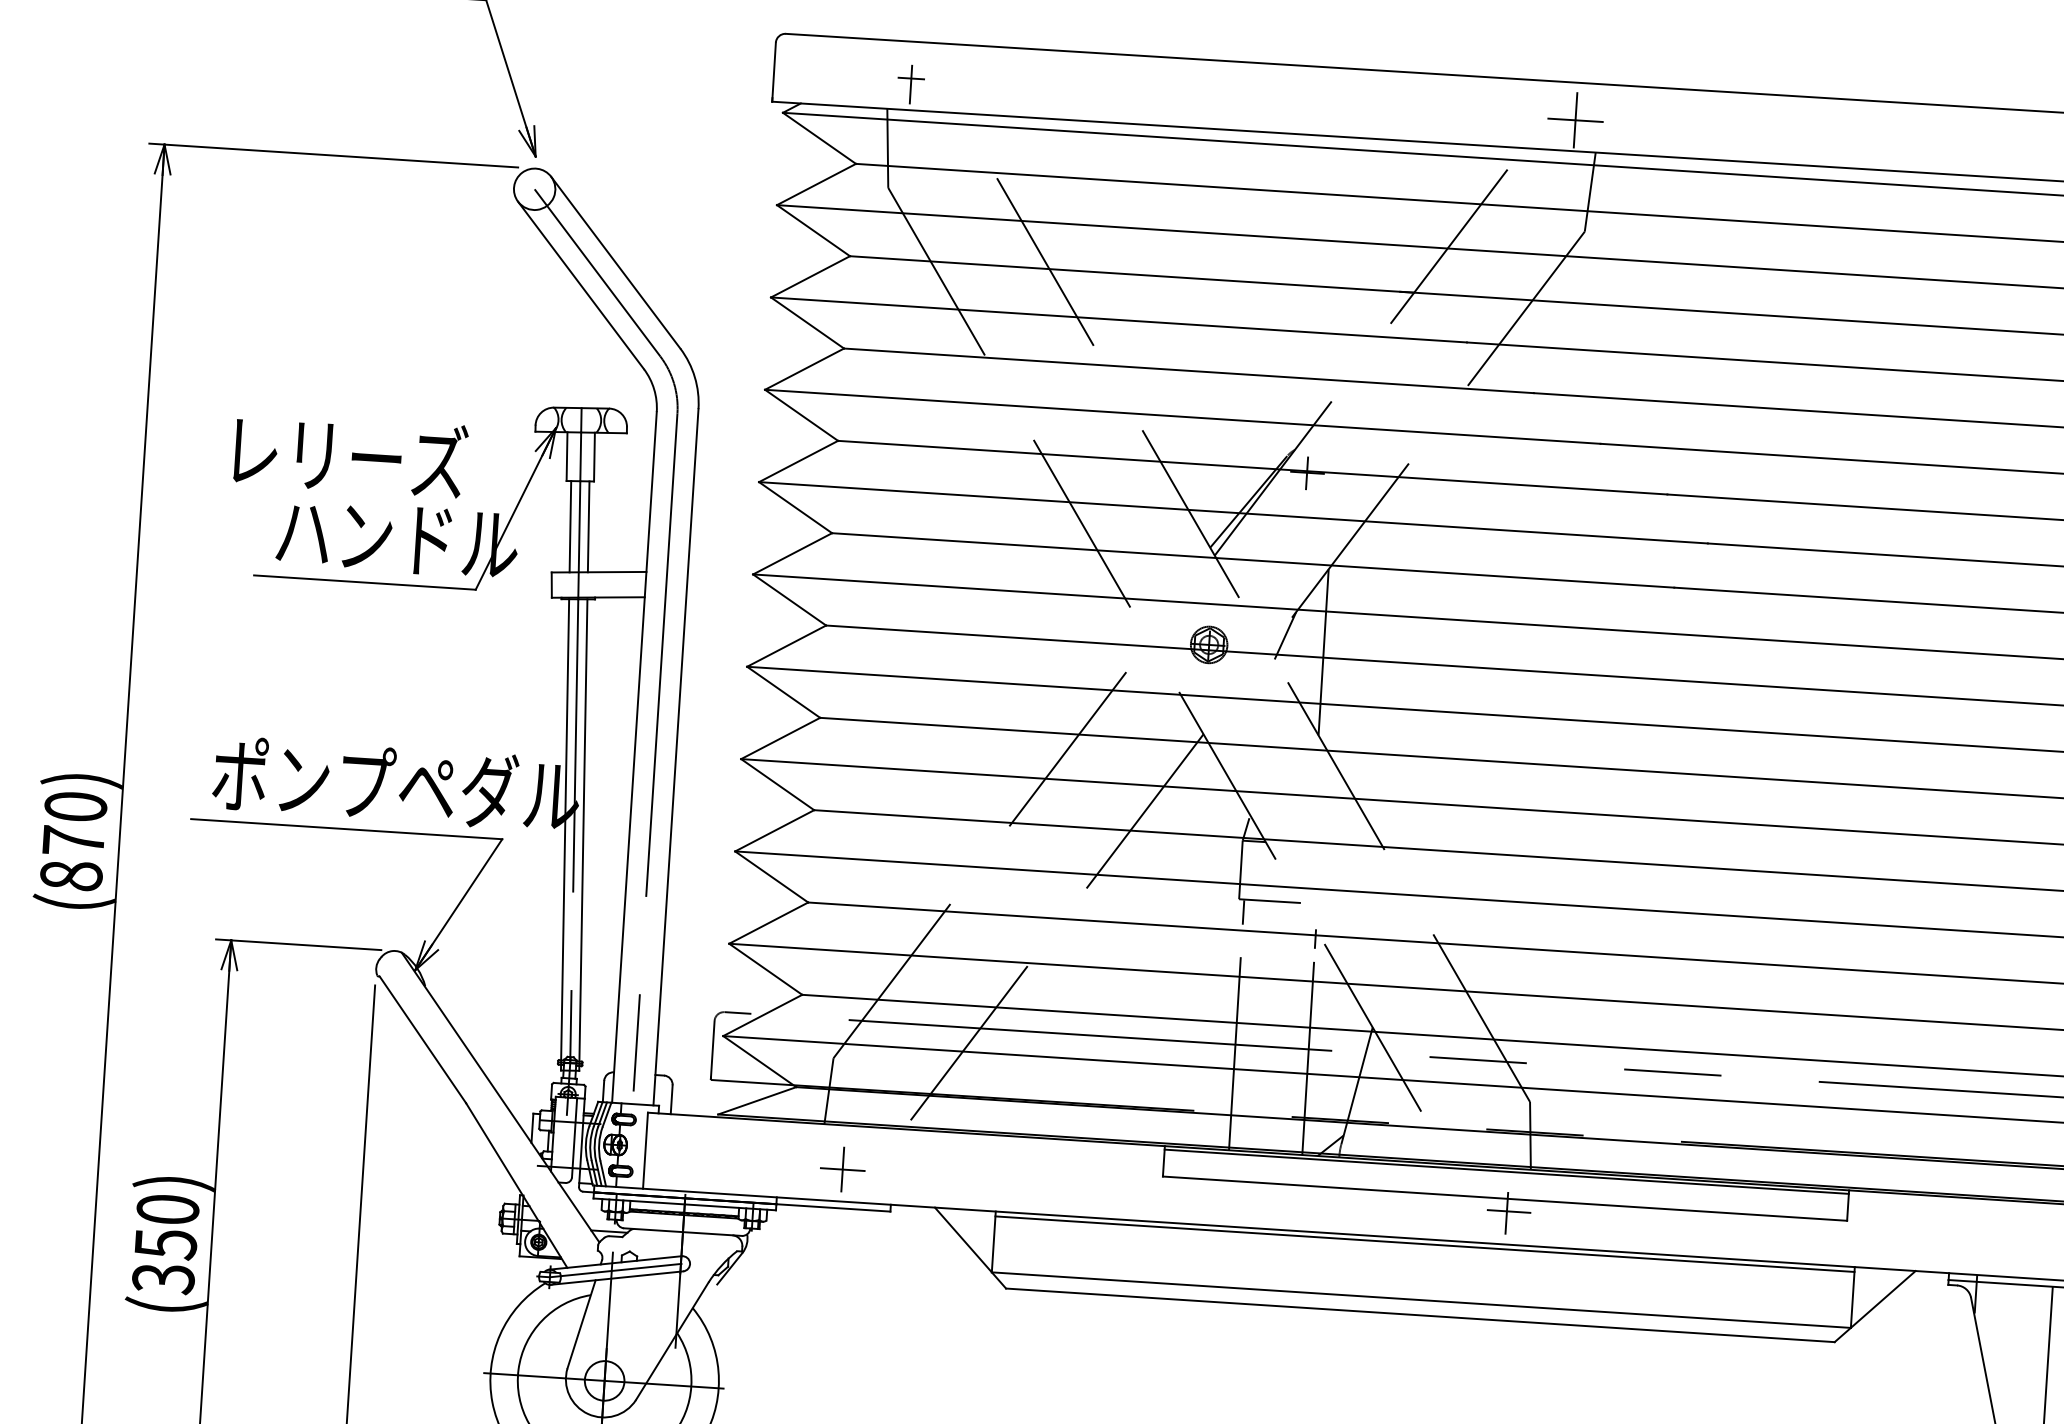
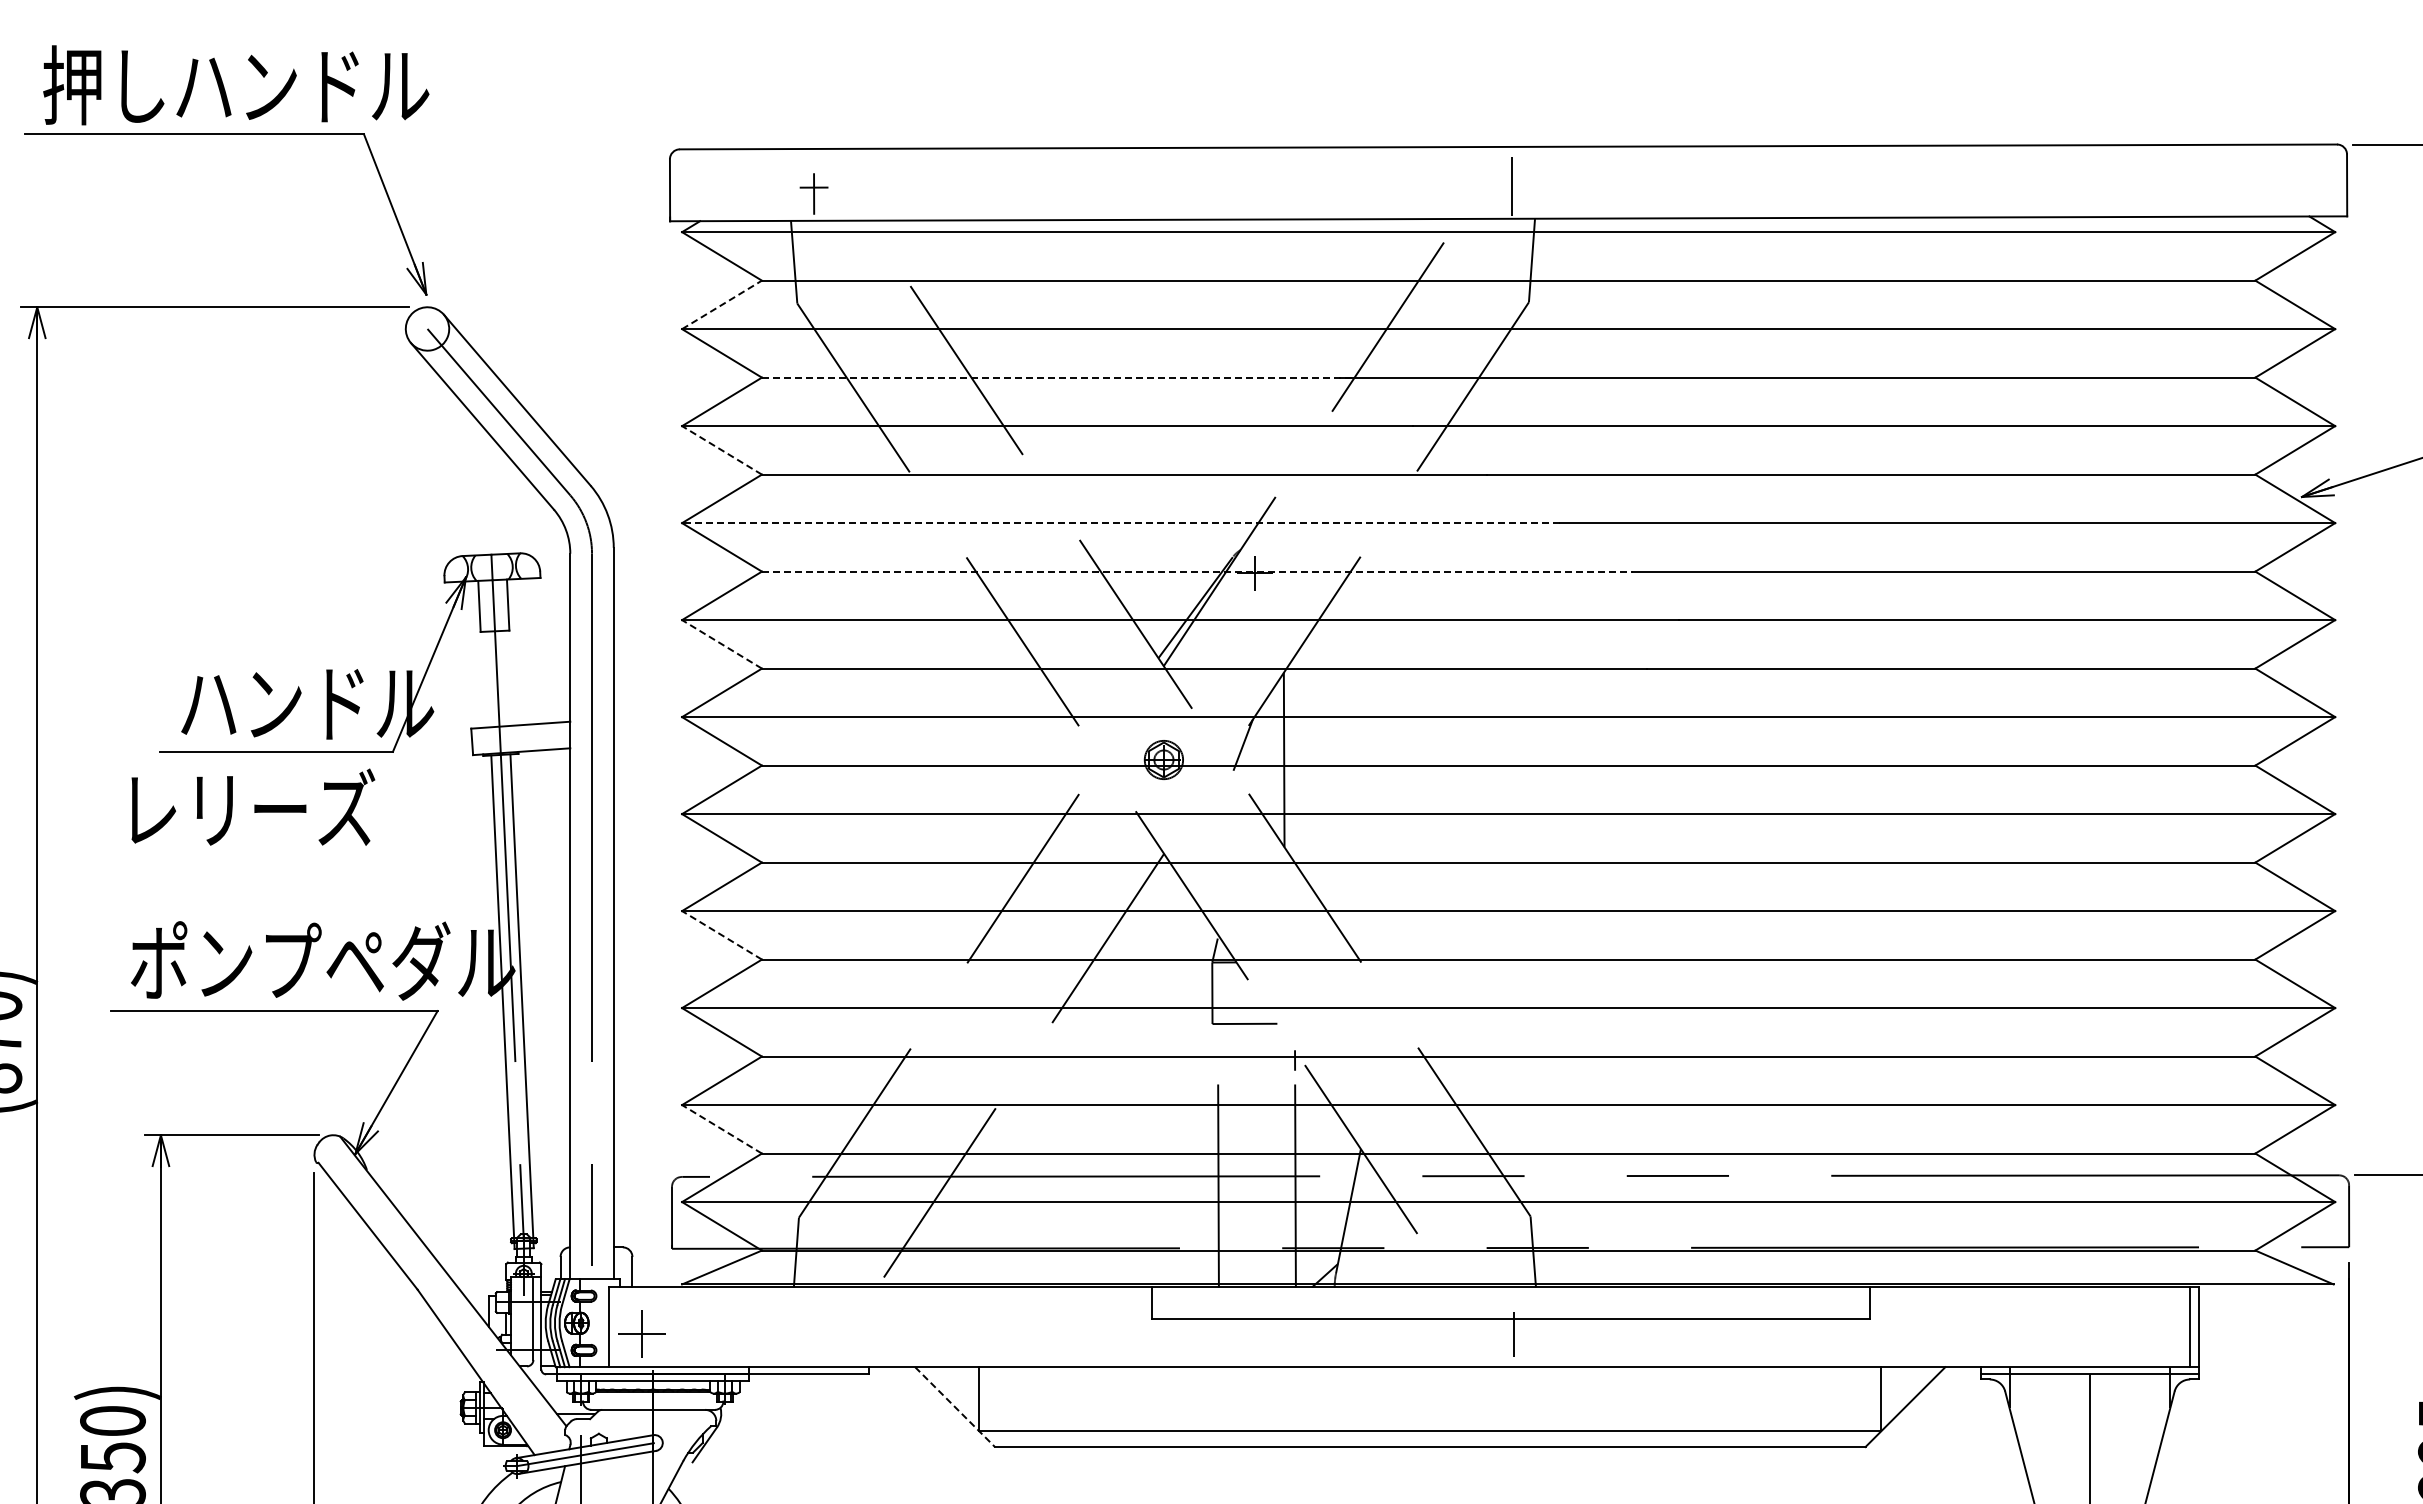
line: (1575, 120) -> (1511, 186), removed
line: (816, 184) -> (722, 304), solid -> dashed
line: (1132, 274) -> (1058, 377), solid -> dashed
line: (807, 323) -> (722, 450), solid -> dashed
line: (1182, 417) -> (1120, 523), solid -> dashed
text: (351, 454) -> (253, 806), moved
line: (1252, 467) -> (1197, 571), solid -> dashed
line: (796, 507) -> (722, 644), solid -> dashed
line: (570, 526) -> (487, 679), removed
line: (588, 526) -> (506, 678), removed
line: (778, 784) -> (722, 935), solid -> dashed
line: (1243, 912) -> (1217, 1037), removed
line: (766, 969) -> (722, 1129), solid -> dashed
part: (842, 1169) -> (641, 1333), moved
line: (1506, 1171) -> (1510, 1290), removed
line: (1508, 1211) -> (1515, 1332), removed
line: (1425, 1244) -> (1430, 1372), removed
line: (970, 1248) -> (955, 1407), solid -> dashed

